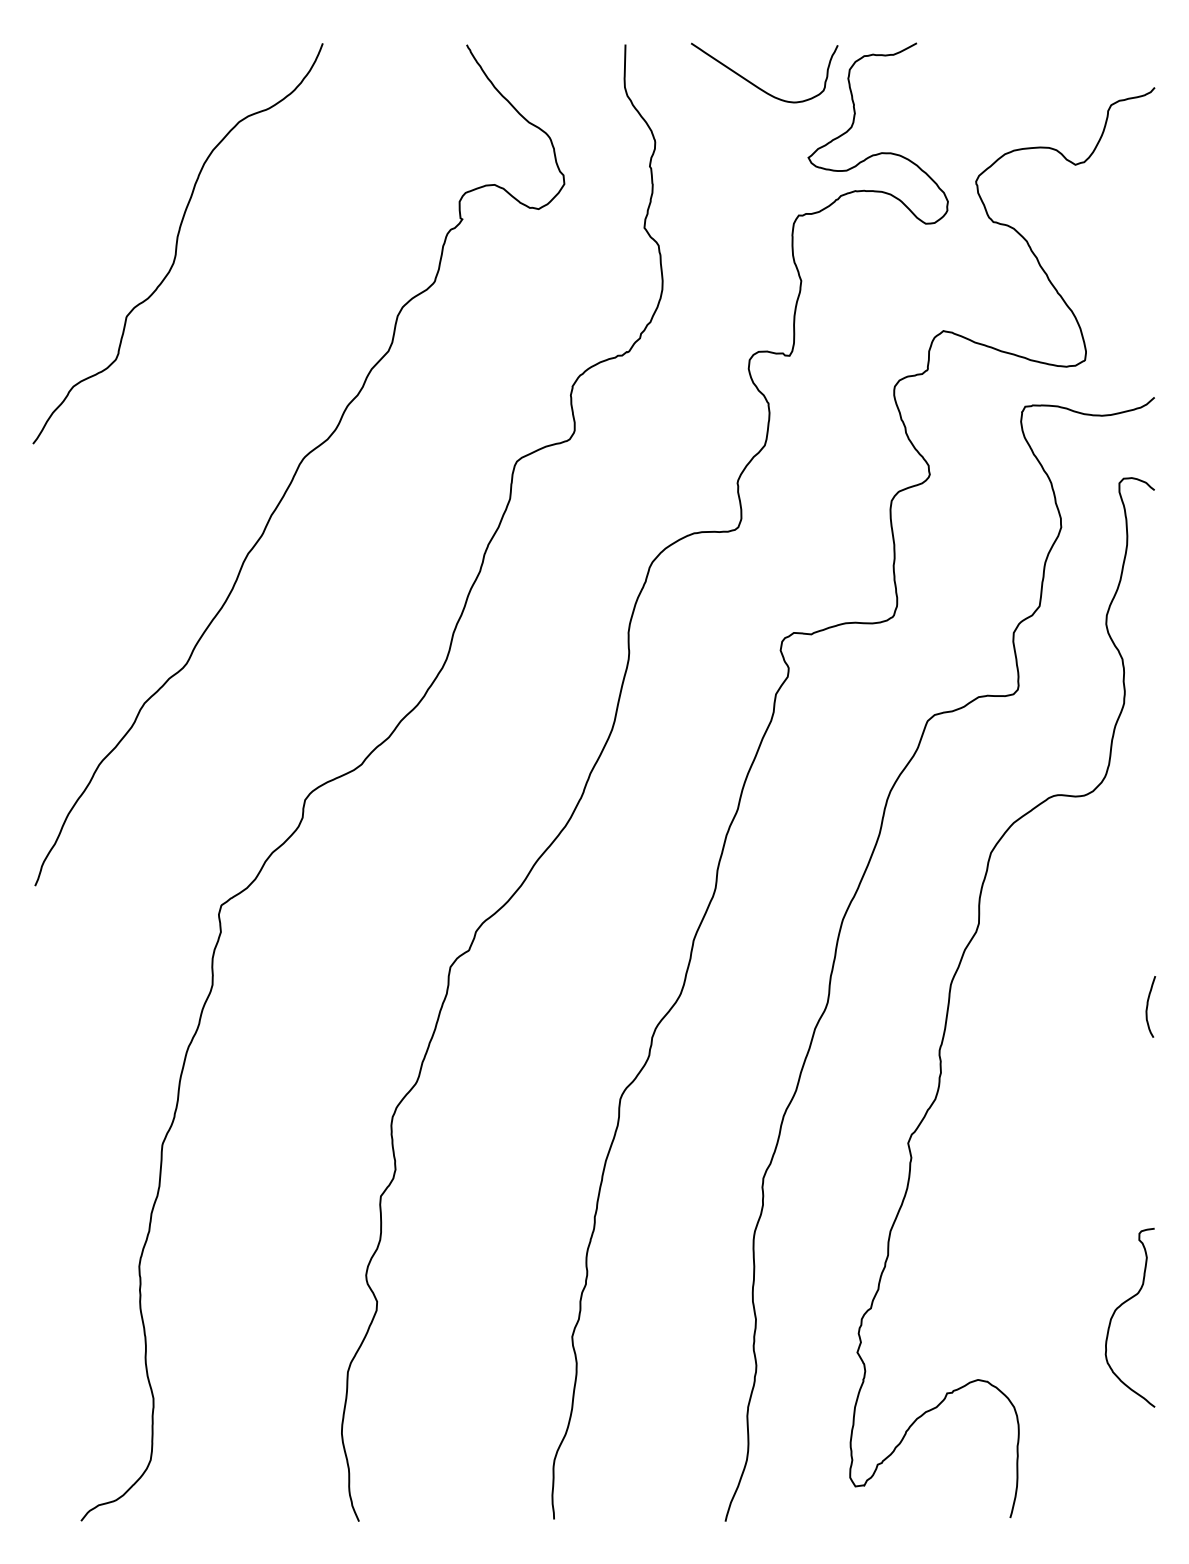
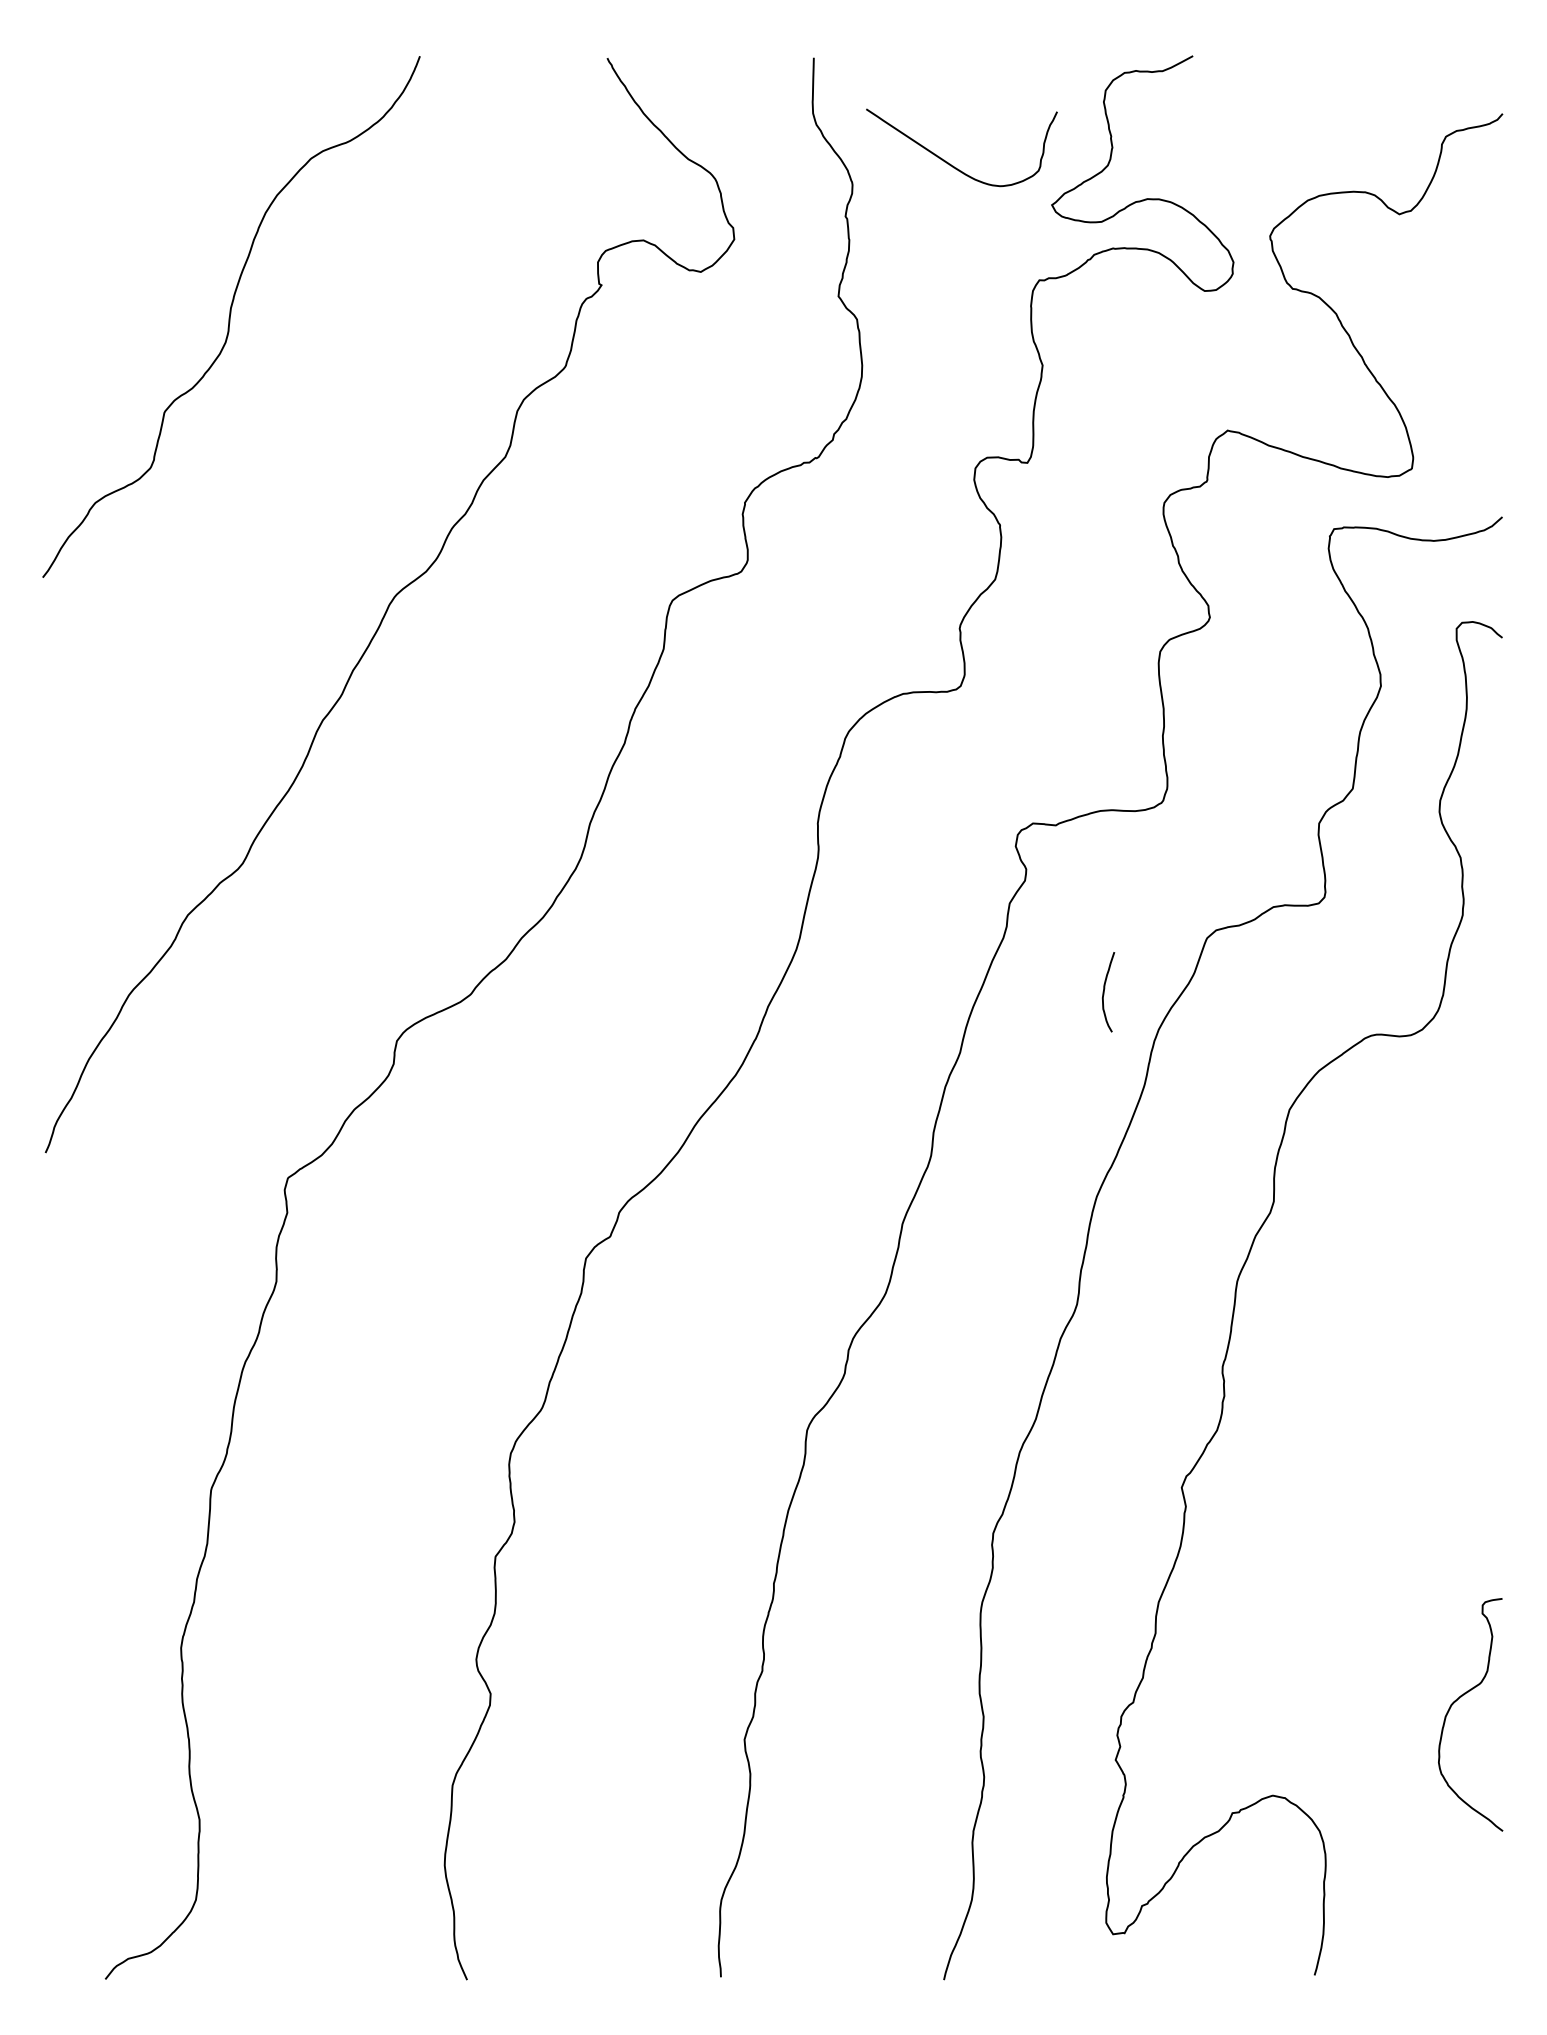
curve: (755, 85) -> (950, 163), moved
curve: (1147, 1007) -> (1104, 992), moved

